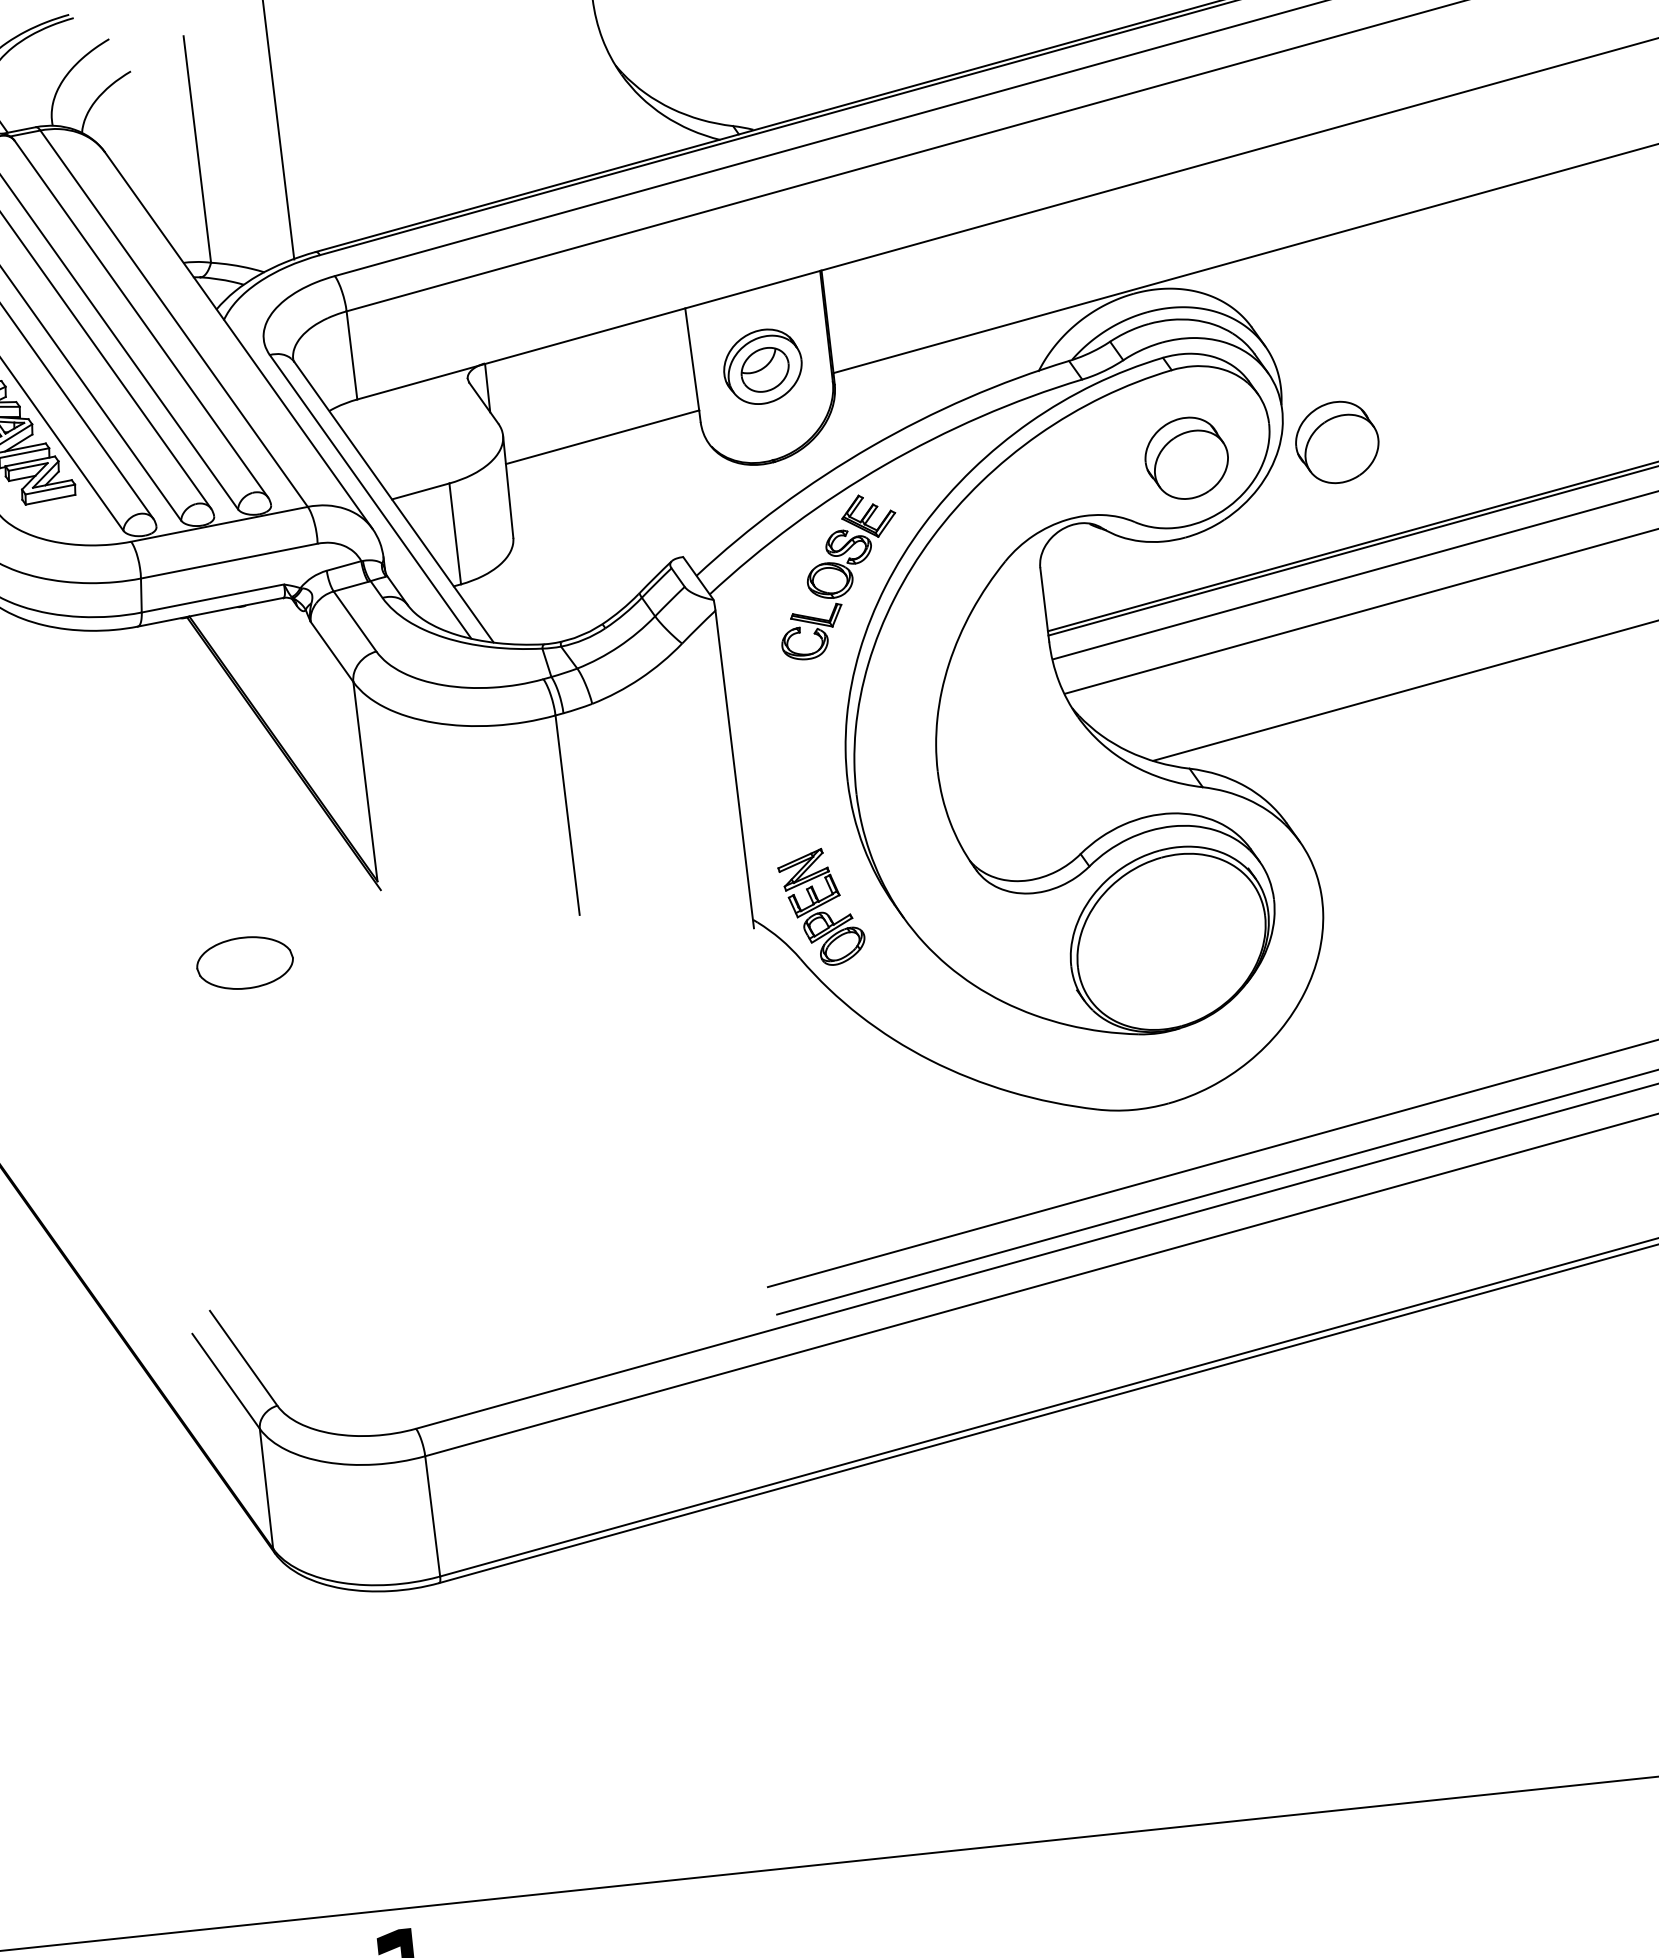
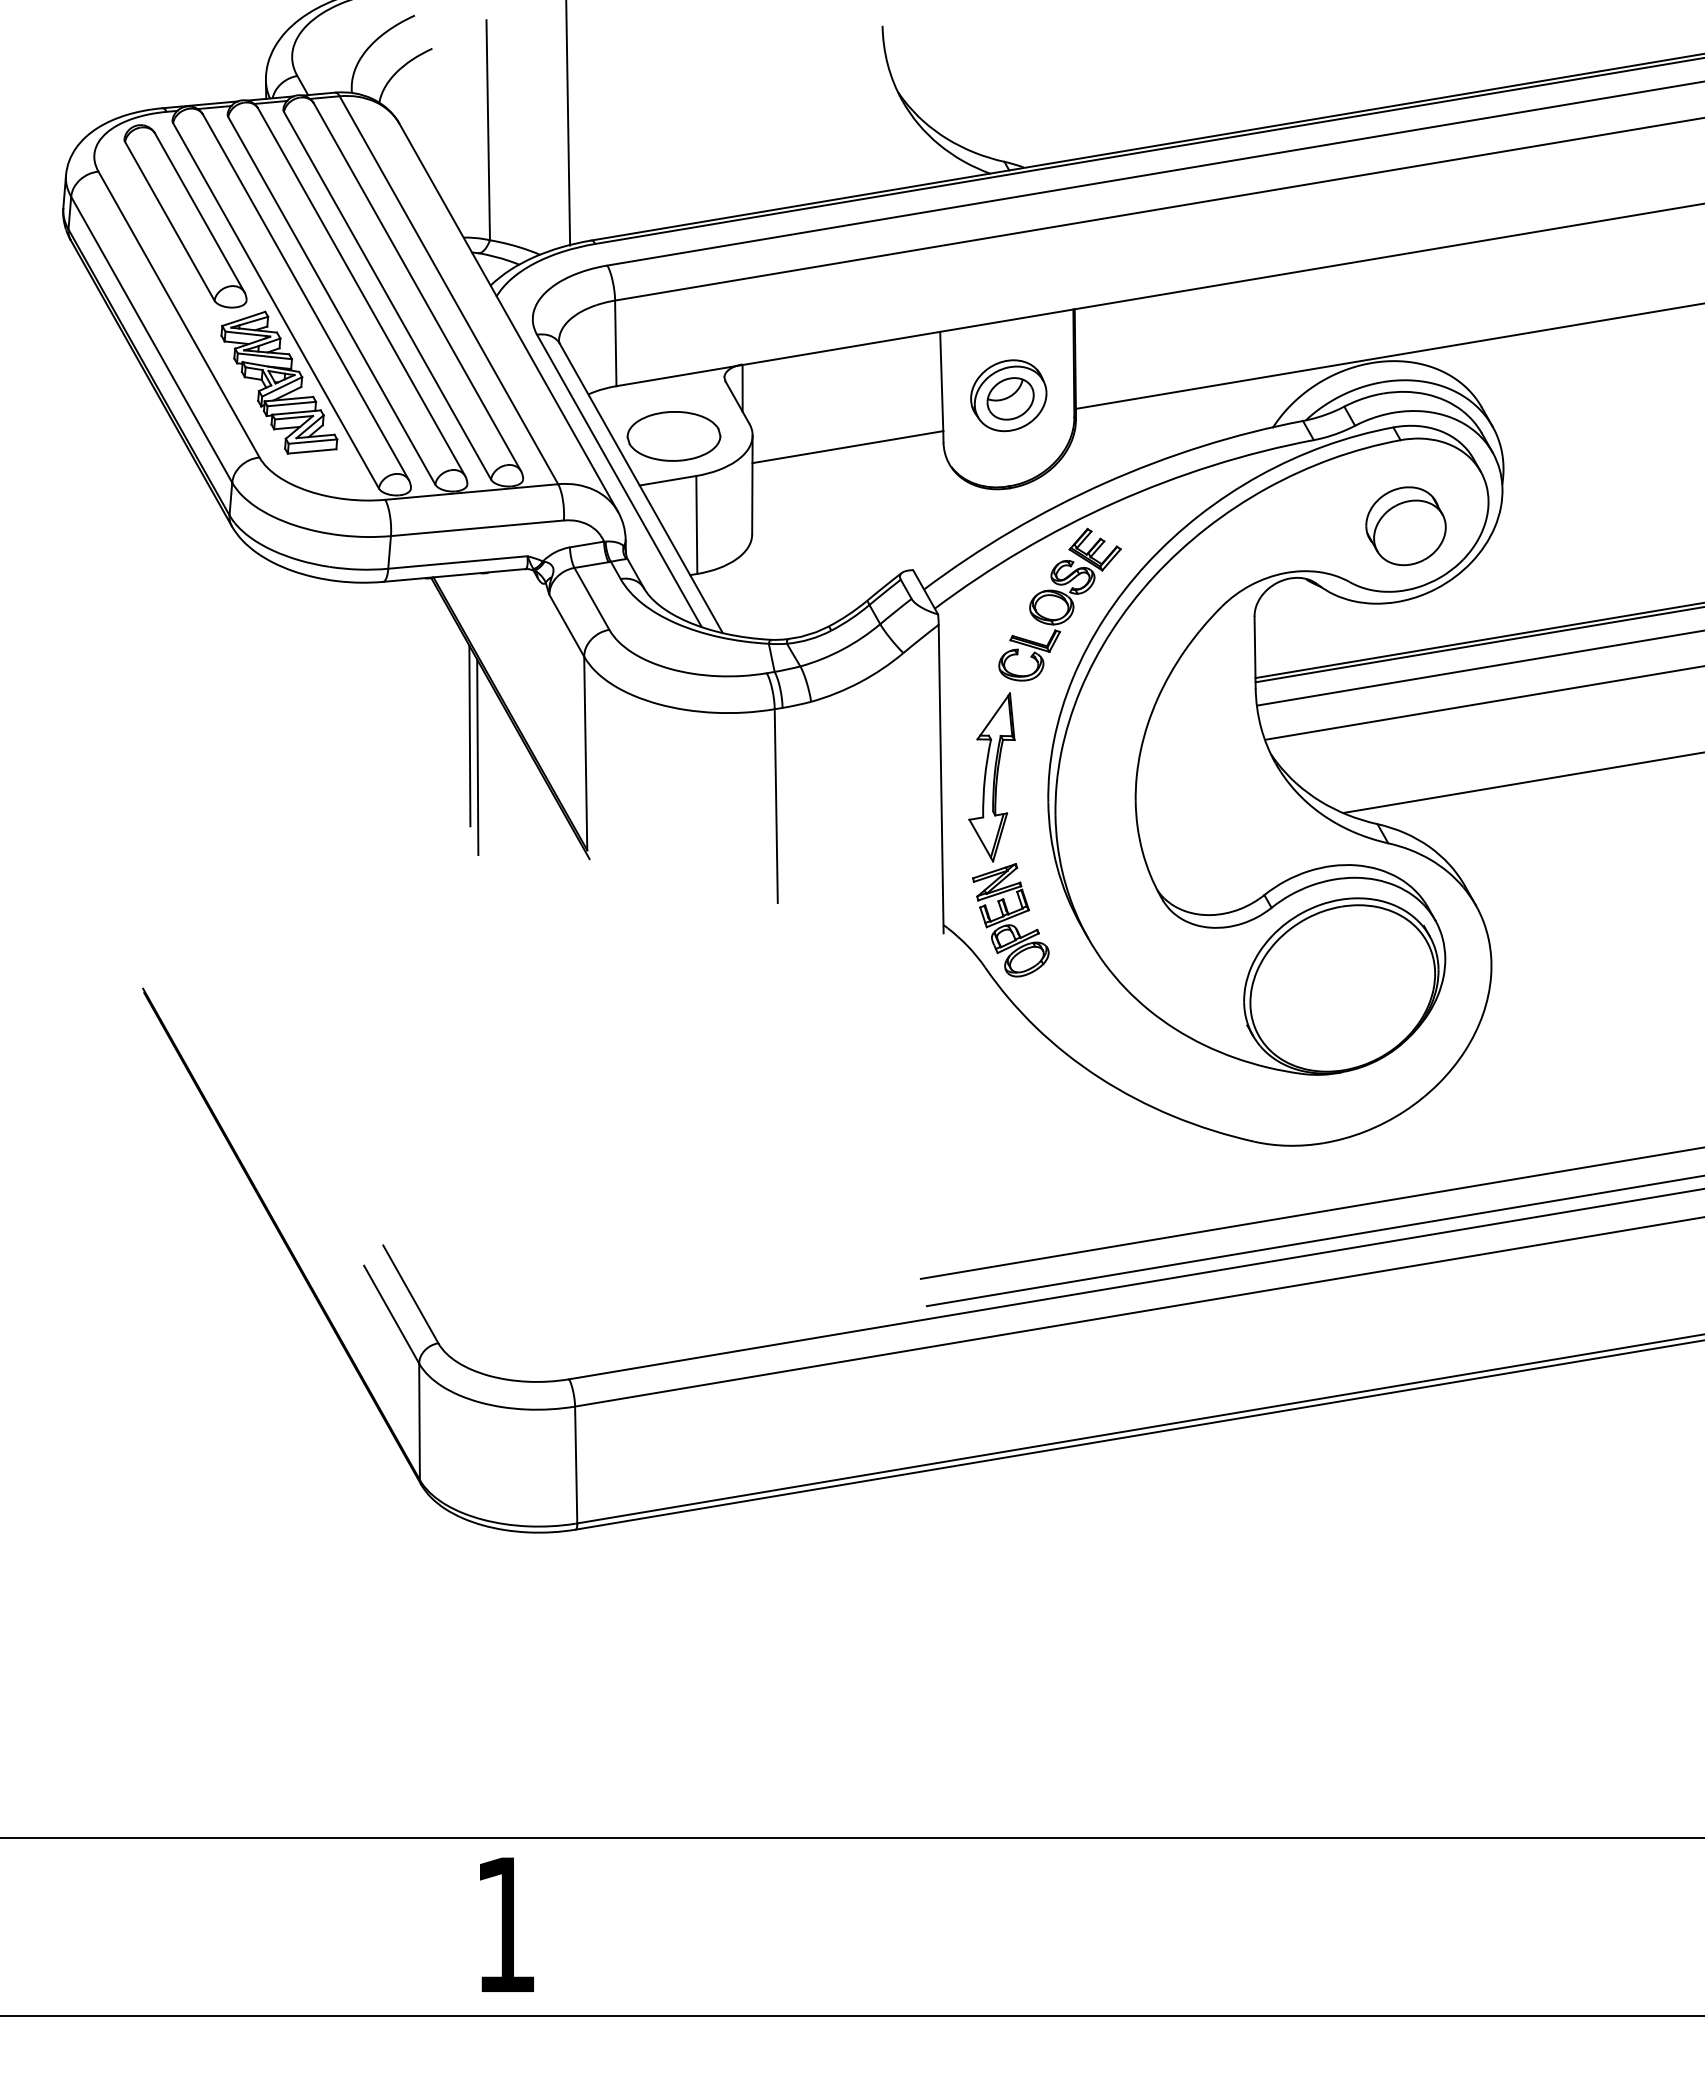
part: (1336, 442) -> (1551, 526), removed
part: (786, 762) -> (991, 777), added
line: (243, 775) -> (469, 735), added
line: (254, 797) -> (477, 757), added
part: (244, 963) -> (673, 436), moved

